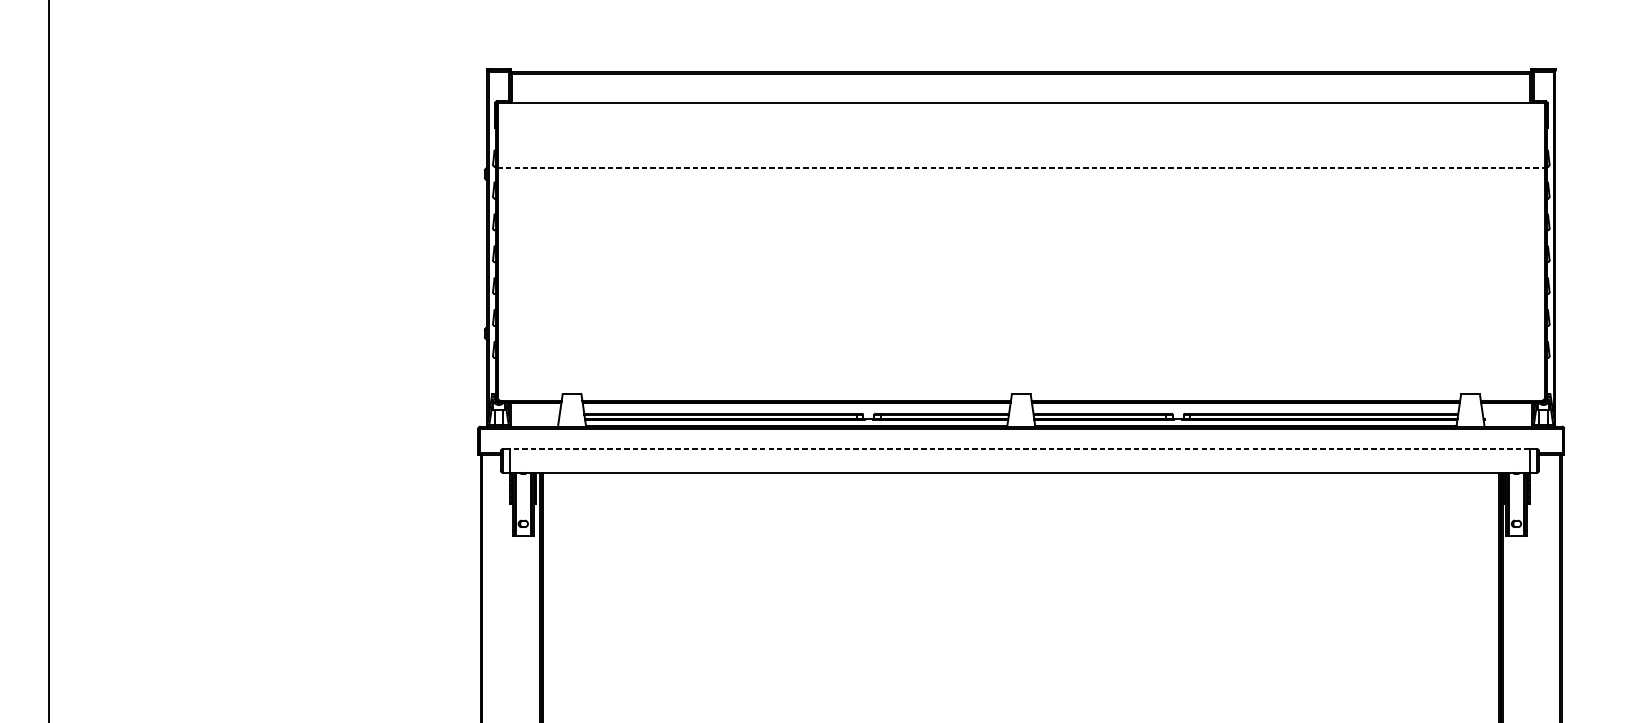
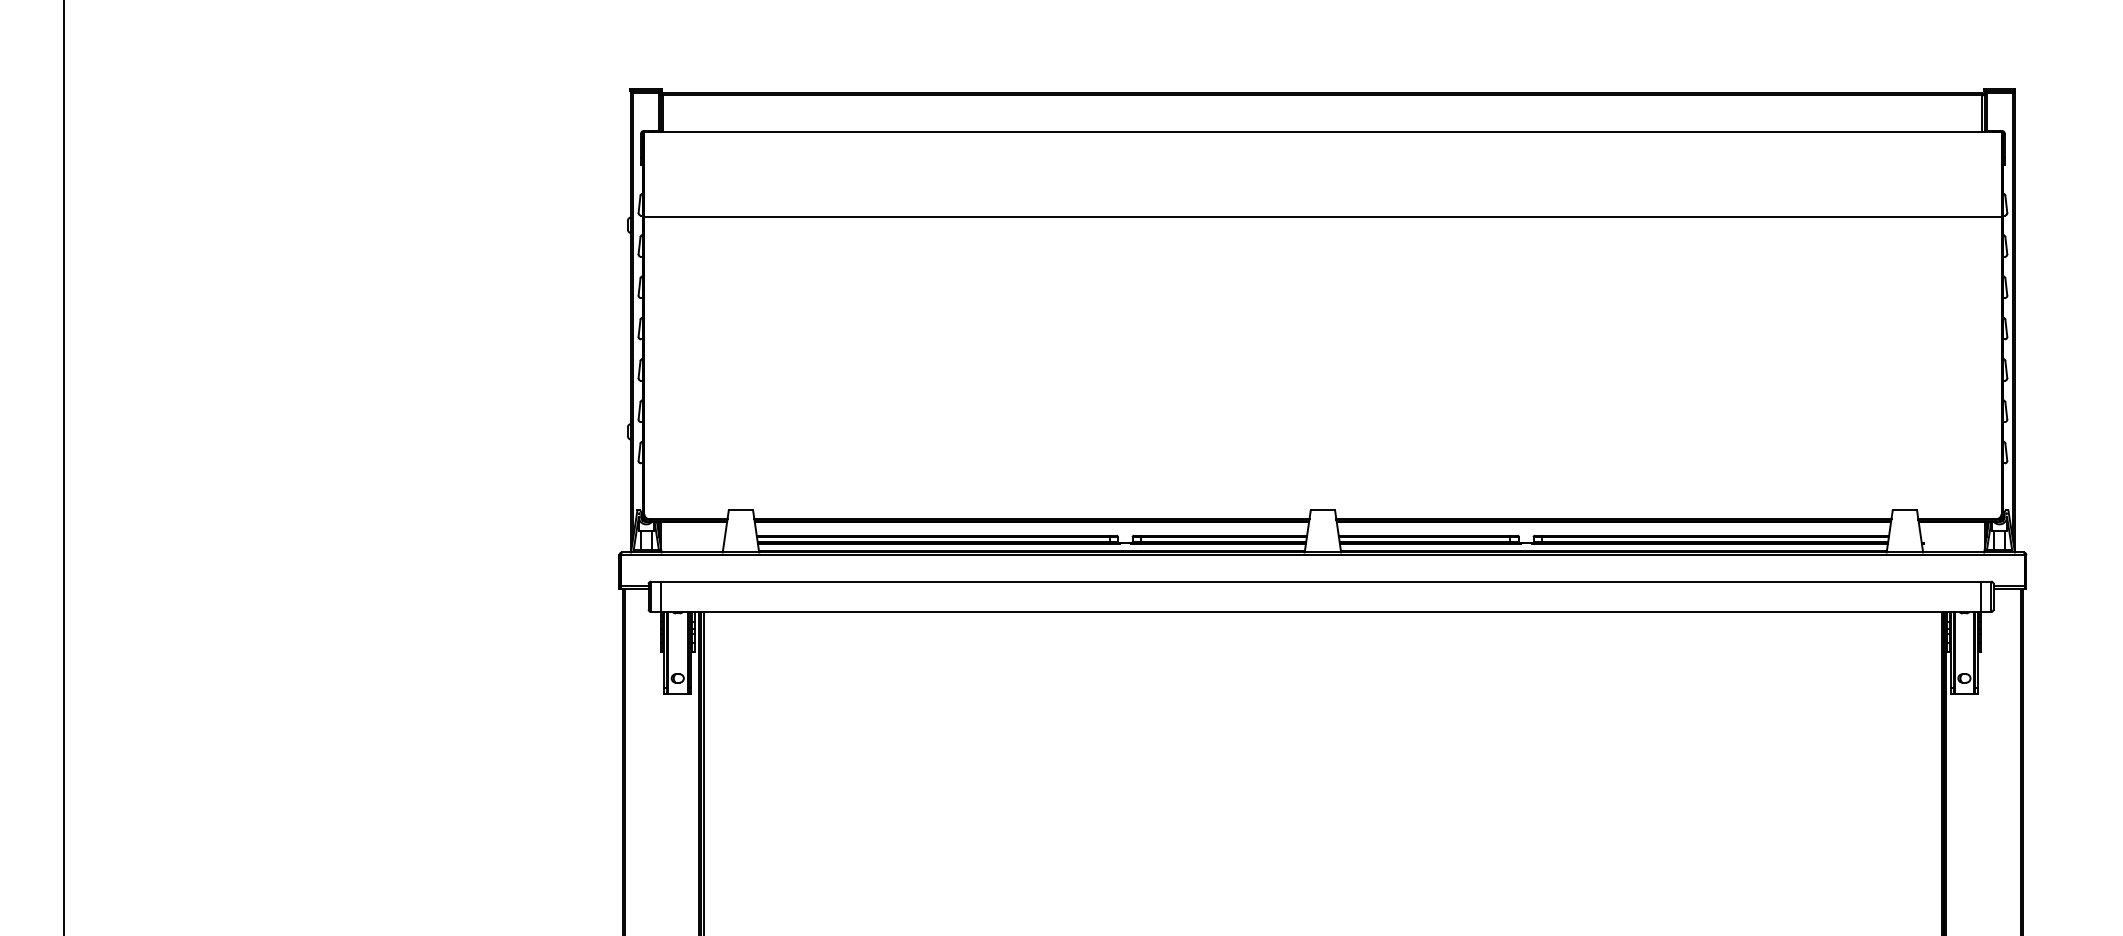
line: (1020, 168) -> (1322, 217), dashed -> solid
line: (1019, 449) -> (1320, 581), dashed -> solid

